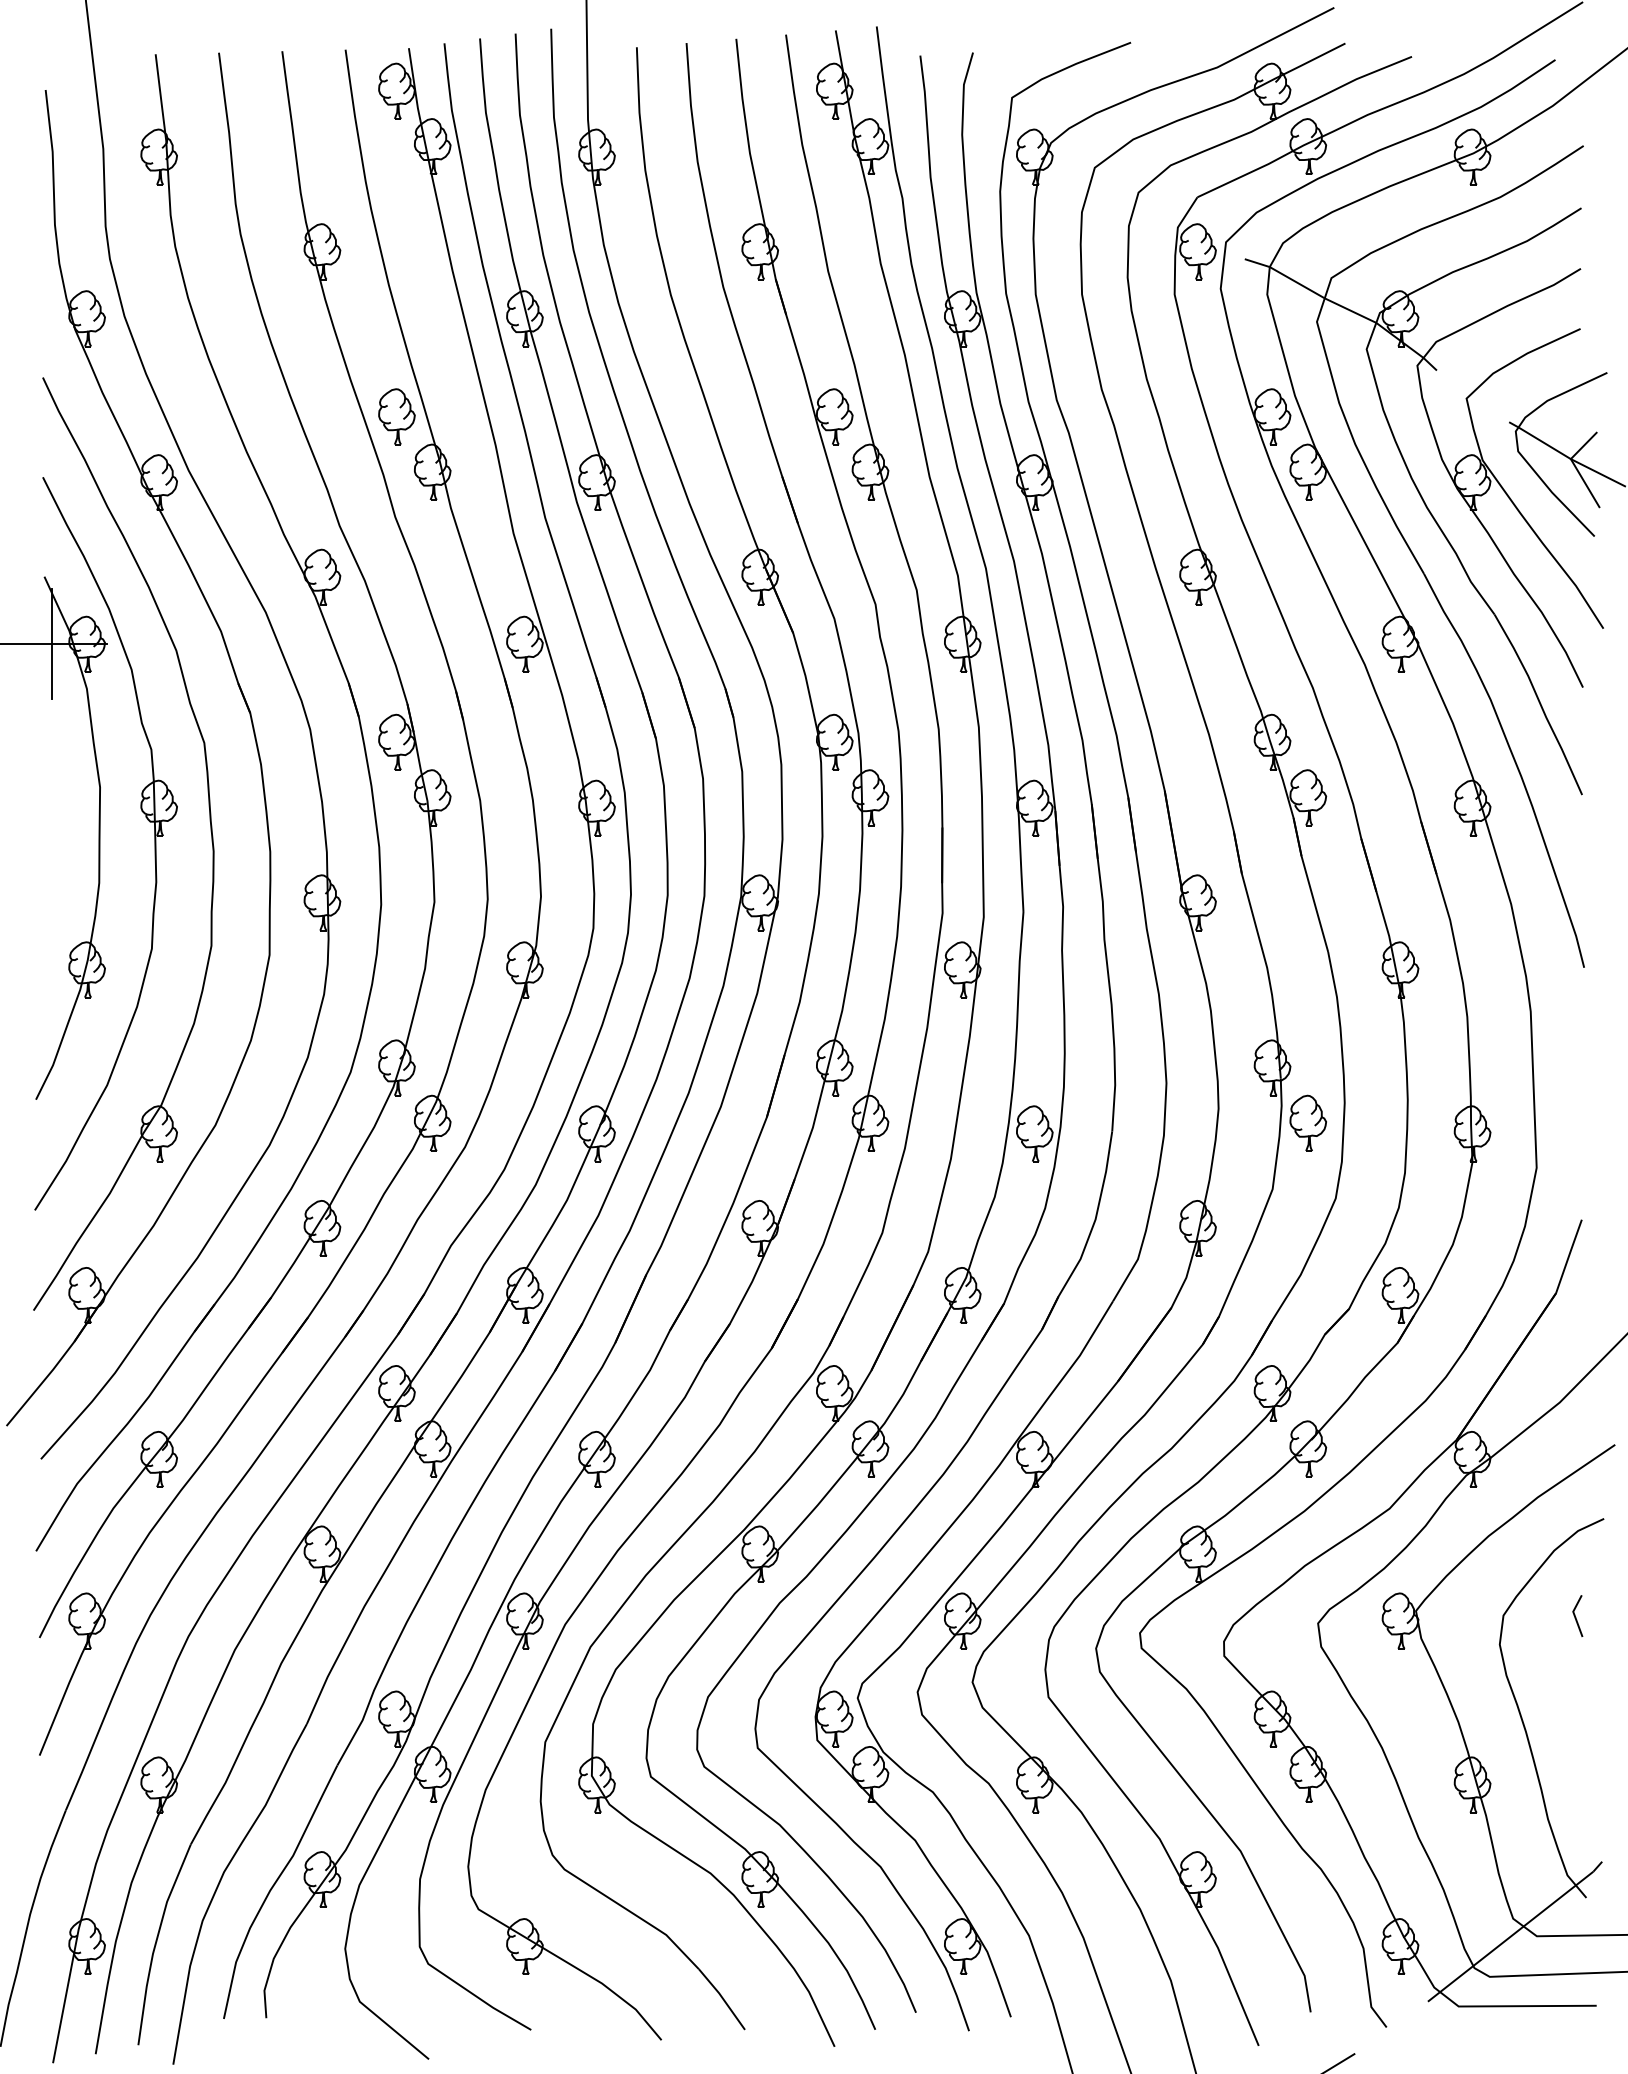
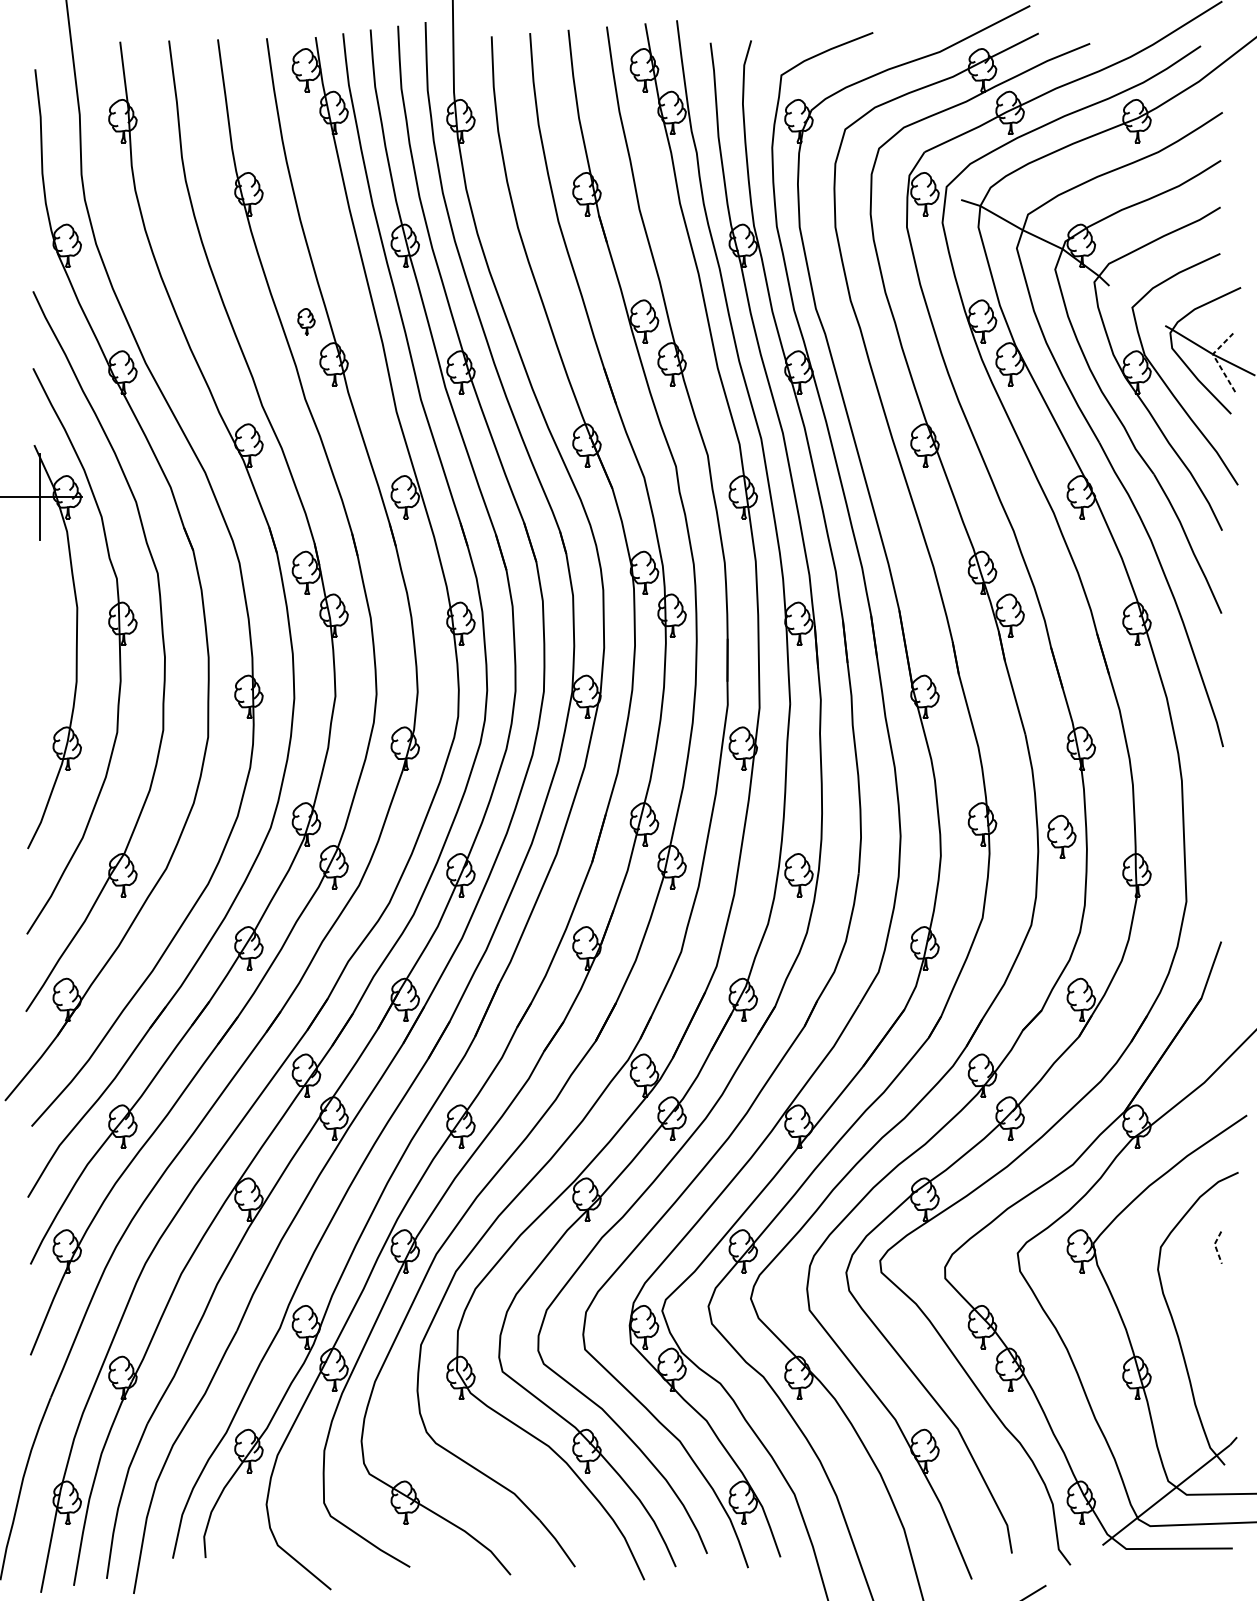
part: (396, 416) -> (306, 321), size x0.6
line: (1575, 466) -> (1216, 360), solid -> dashed
part: (1307, 1122) -> (1061, 836), moved
line: (1574, 1615) -> (1215, 1247), solid -> dashed

